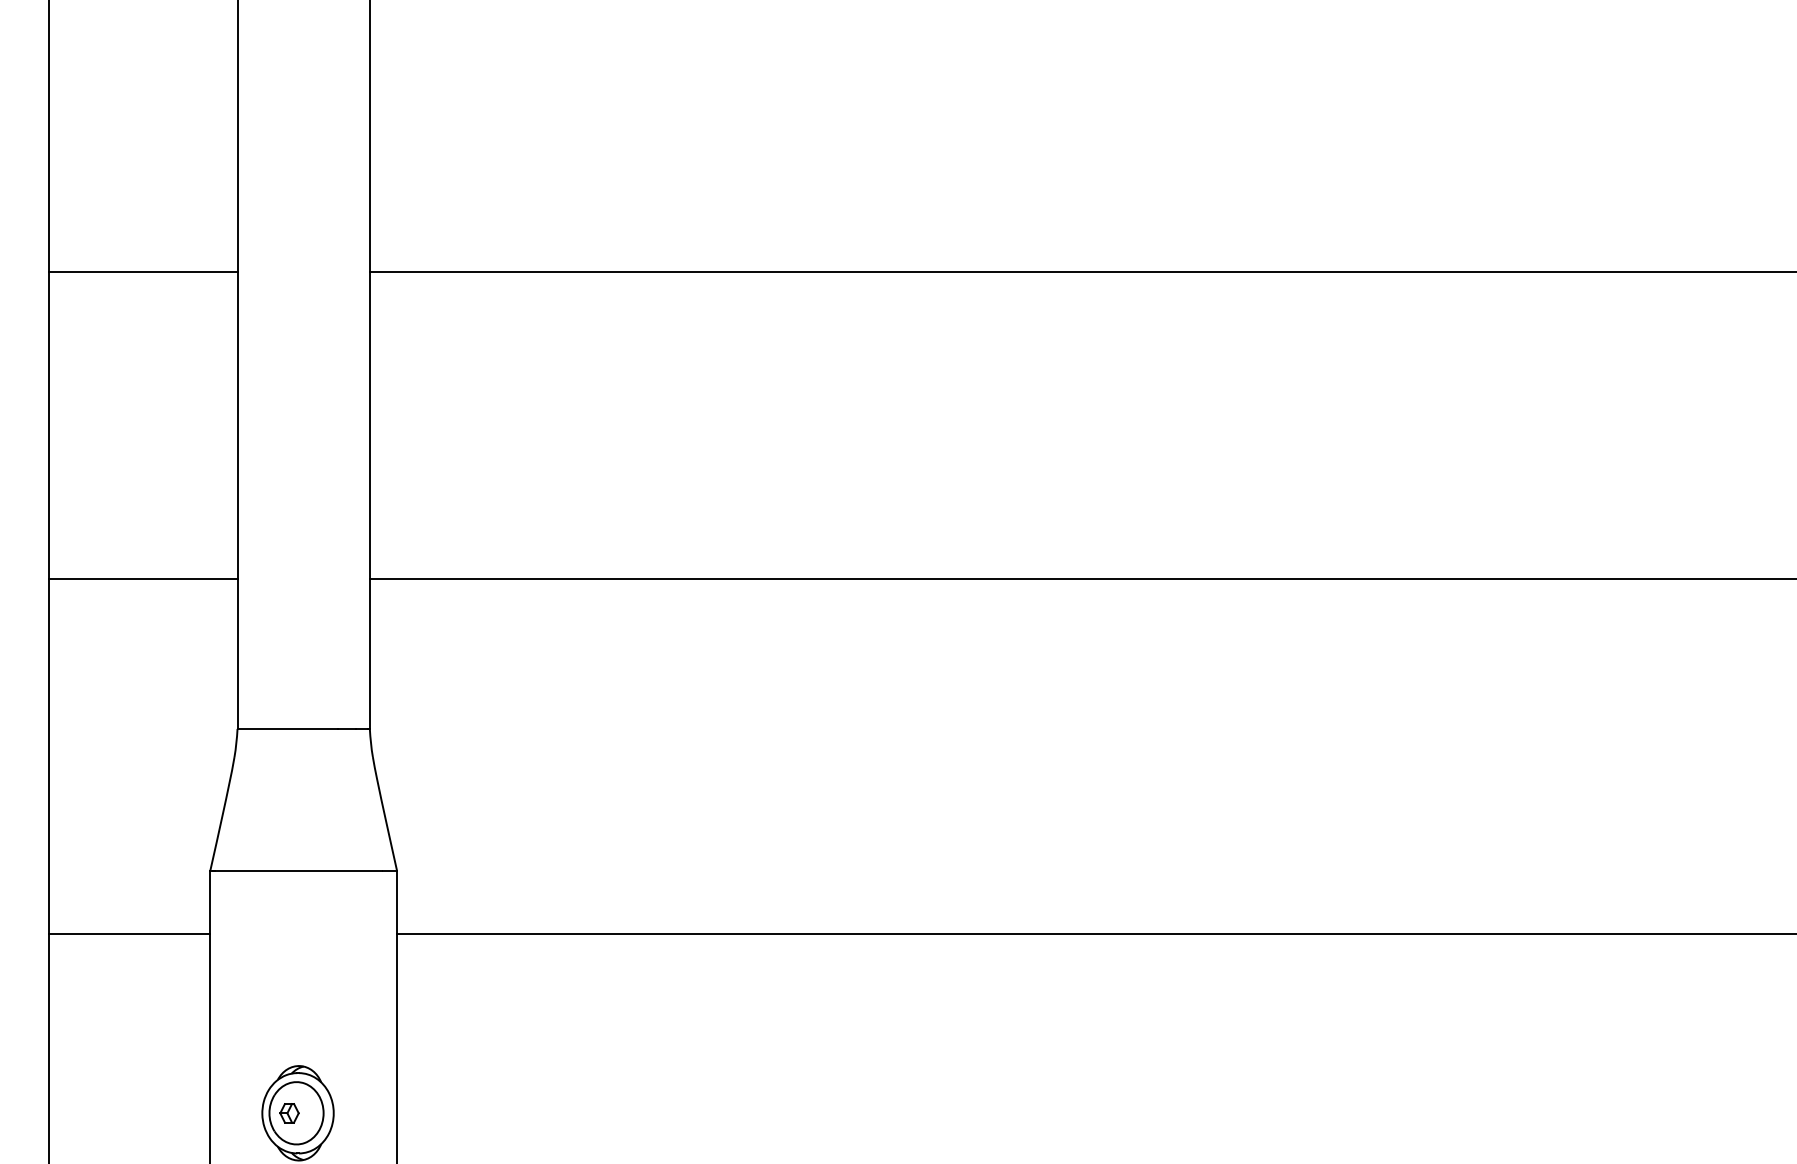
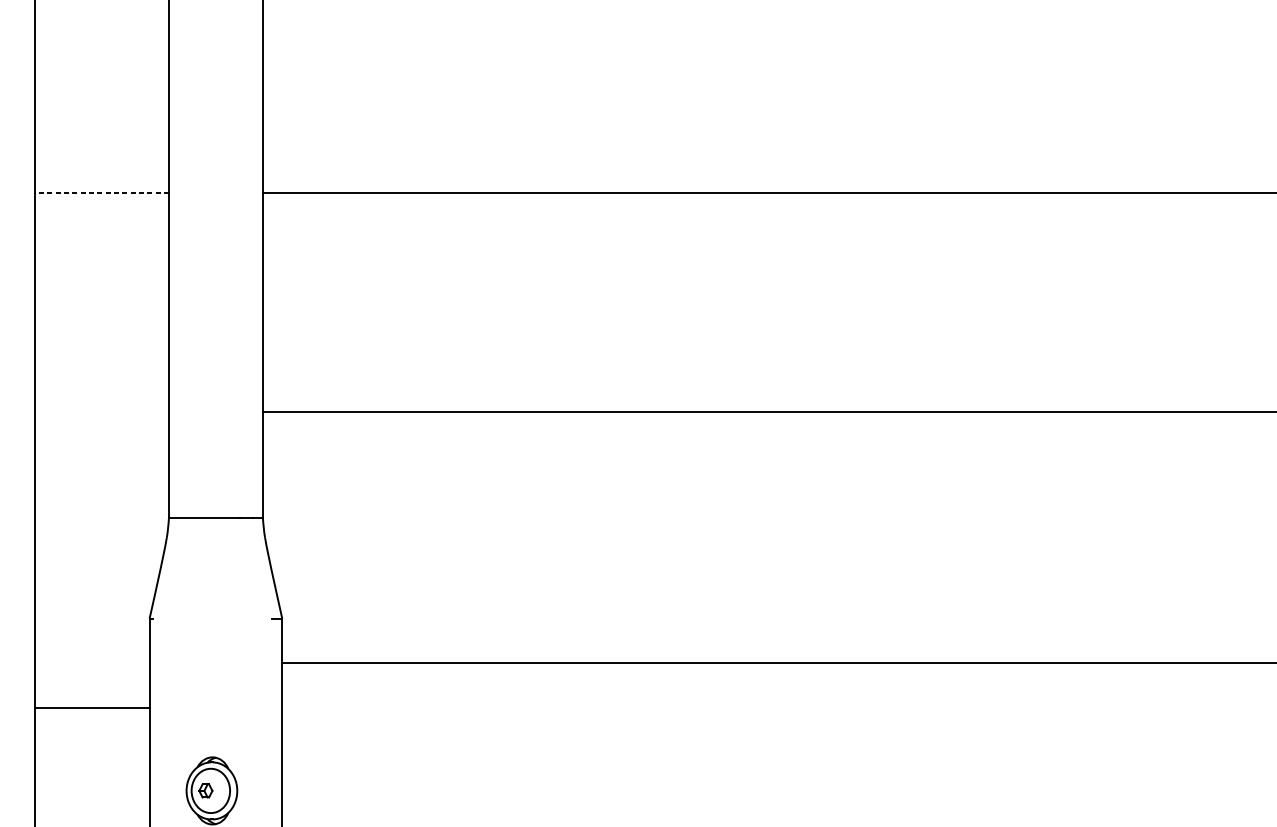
line: (142, 272) -> (101, 193), solid -> dashed
line: (143, 579) -> (102, 411), removed
line: (298, 870) -> (212, 618), removed
line: (129, 933) -> (92, 707), moved

